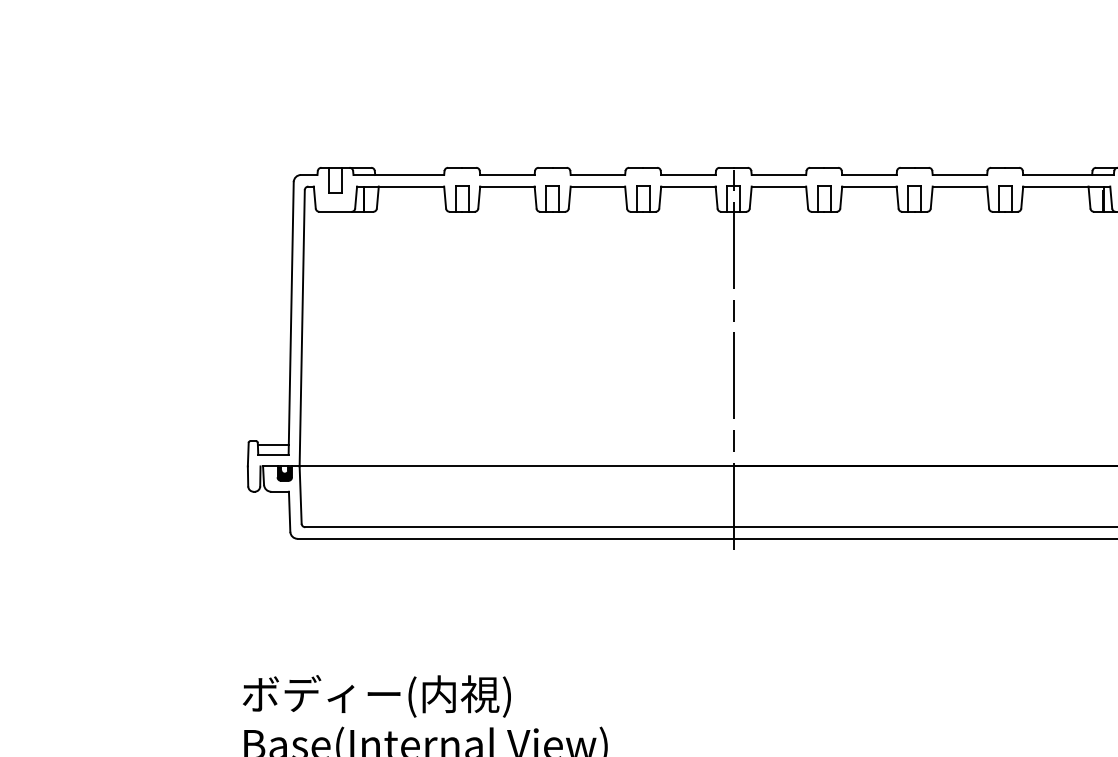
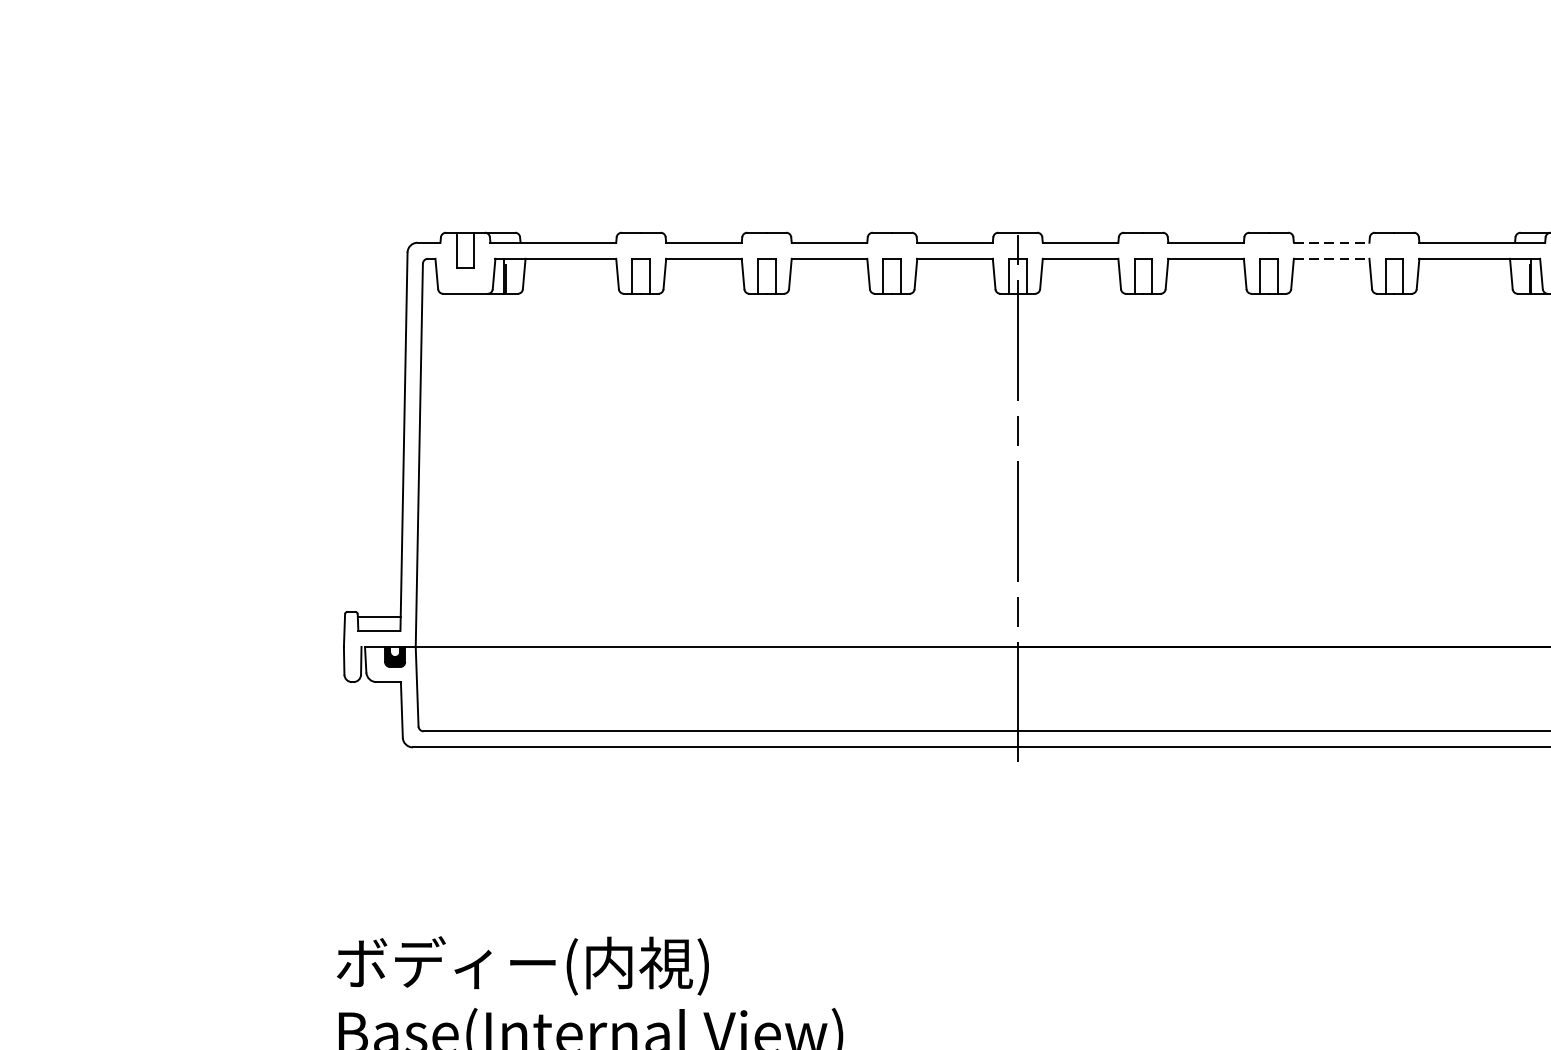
line: (960, 175) -> (1332, 243), solid -> dashed
line: (960, 186) -> (1332, 258), solid -> dashed

